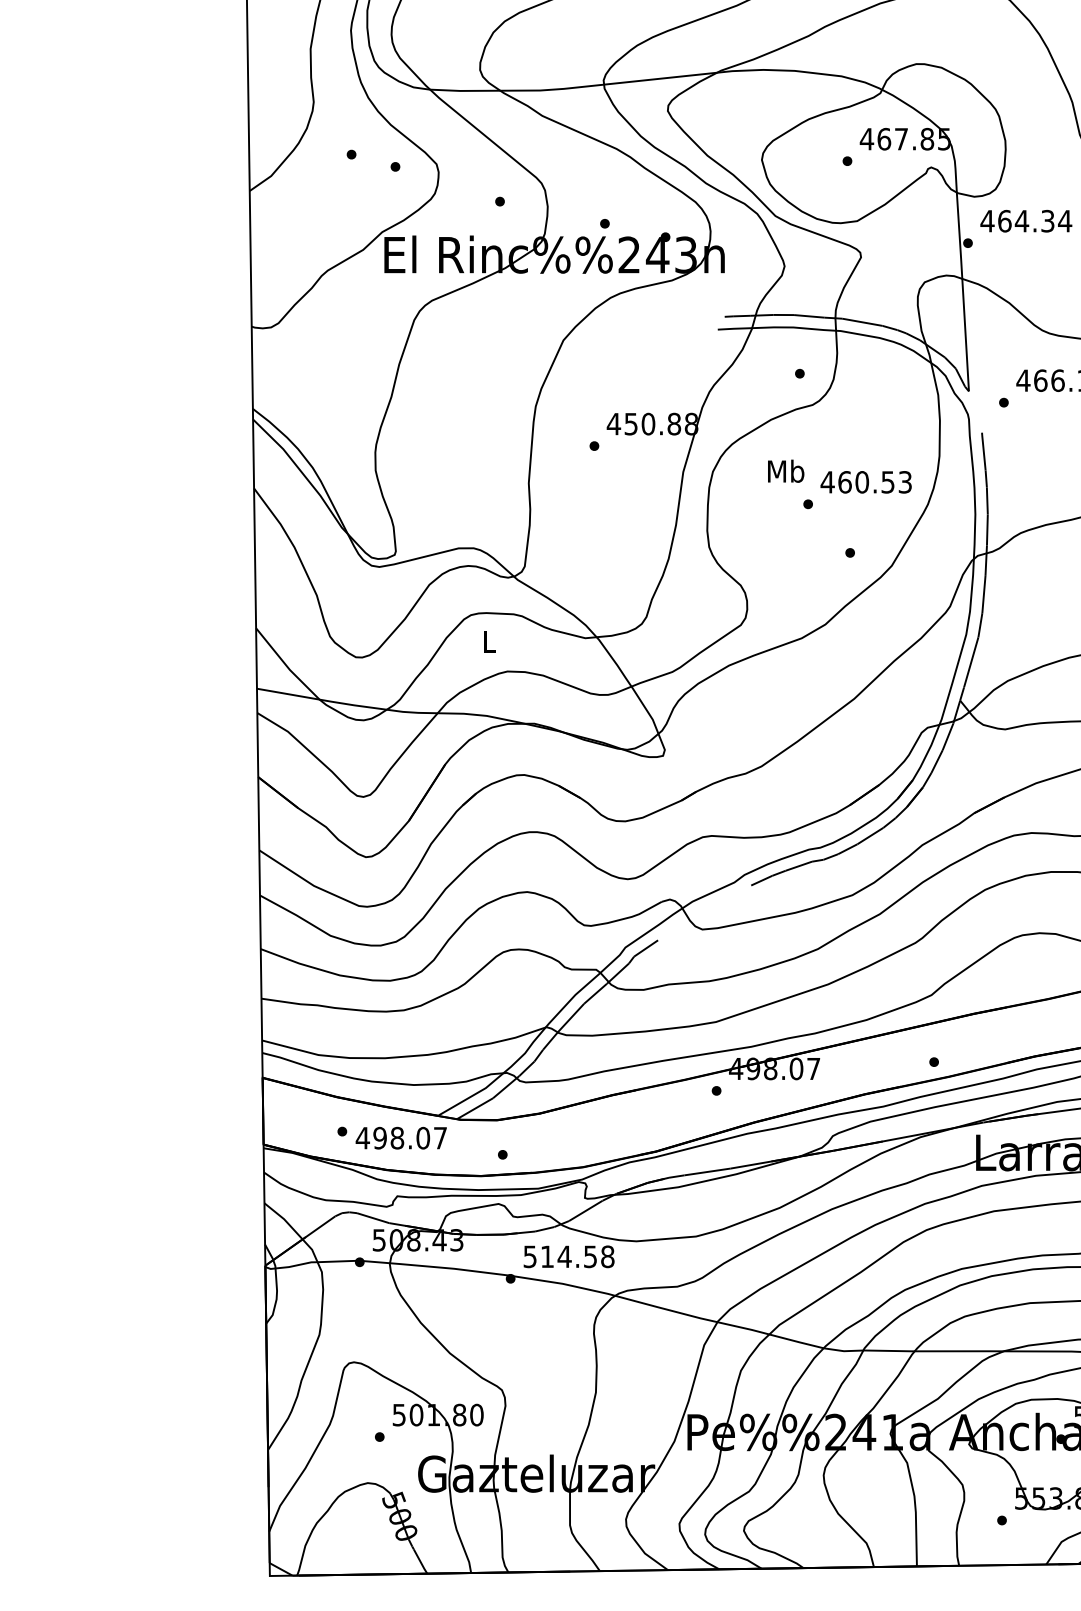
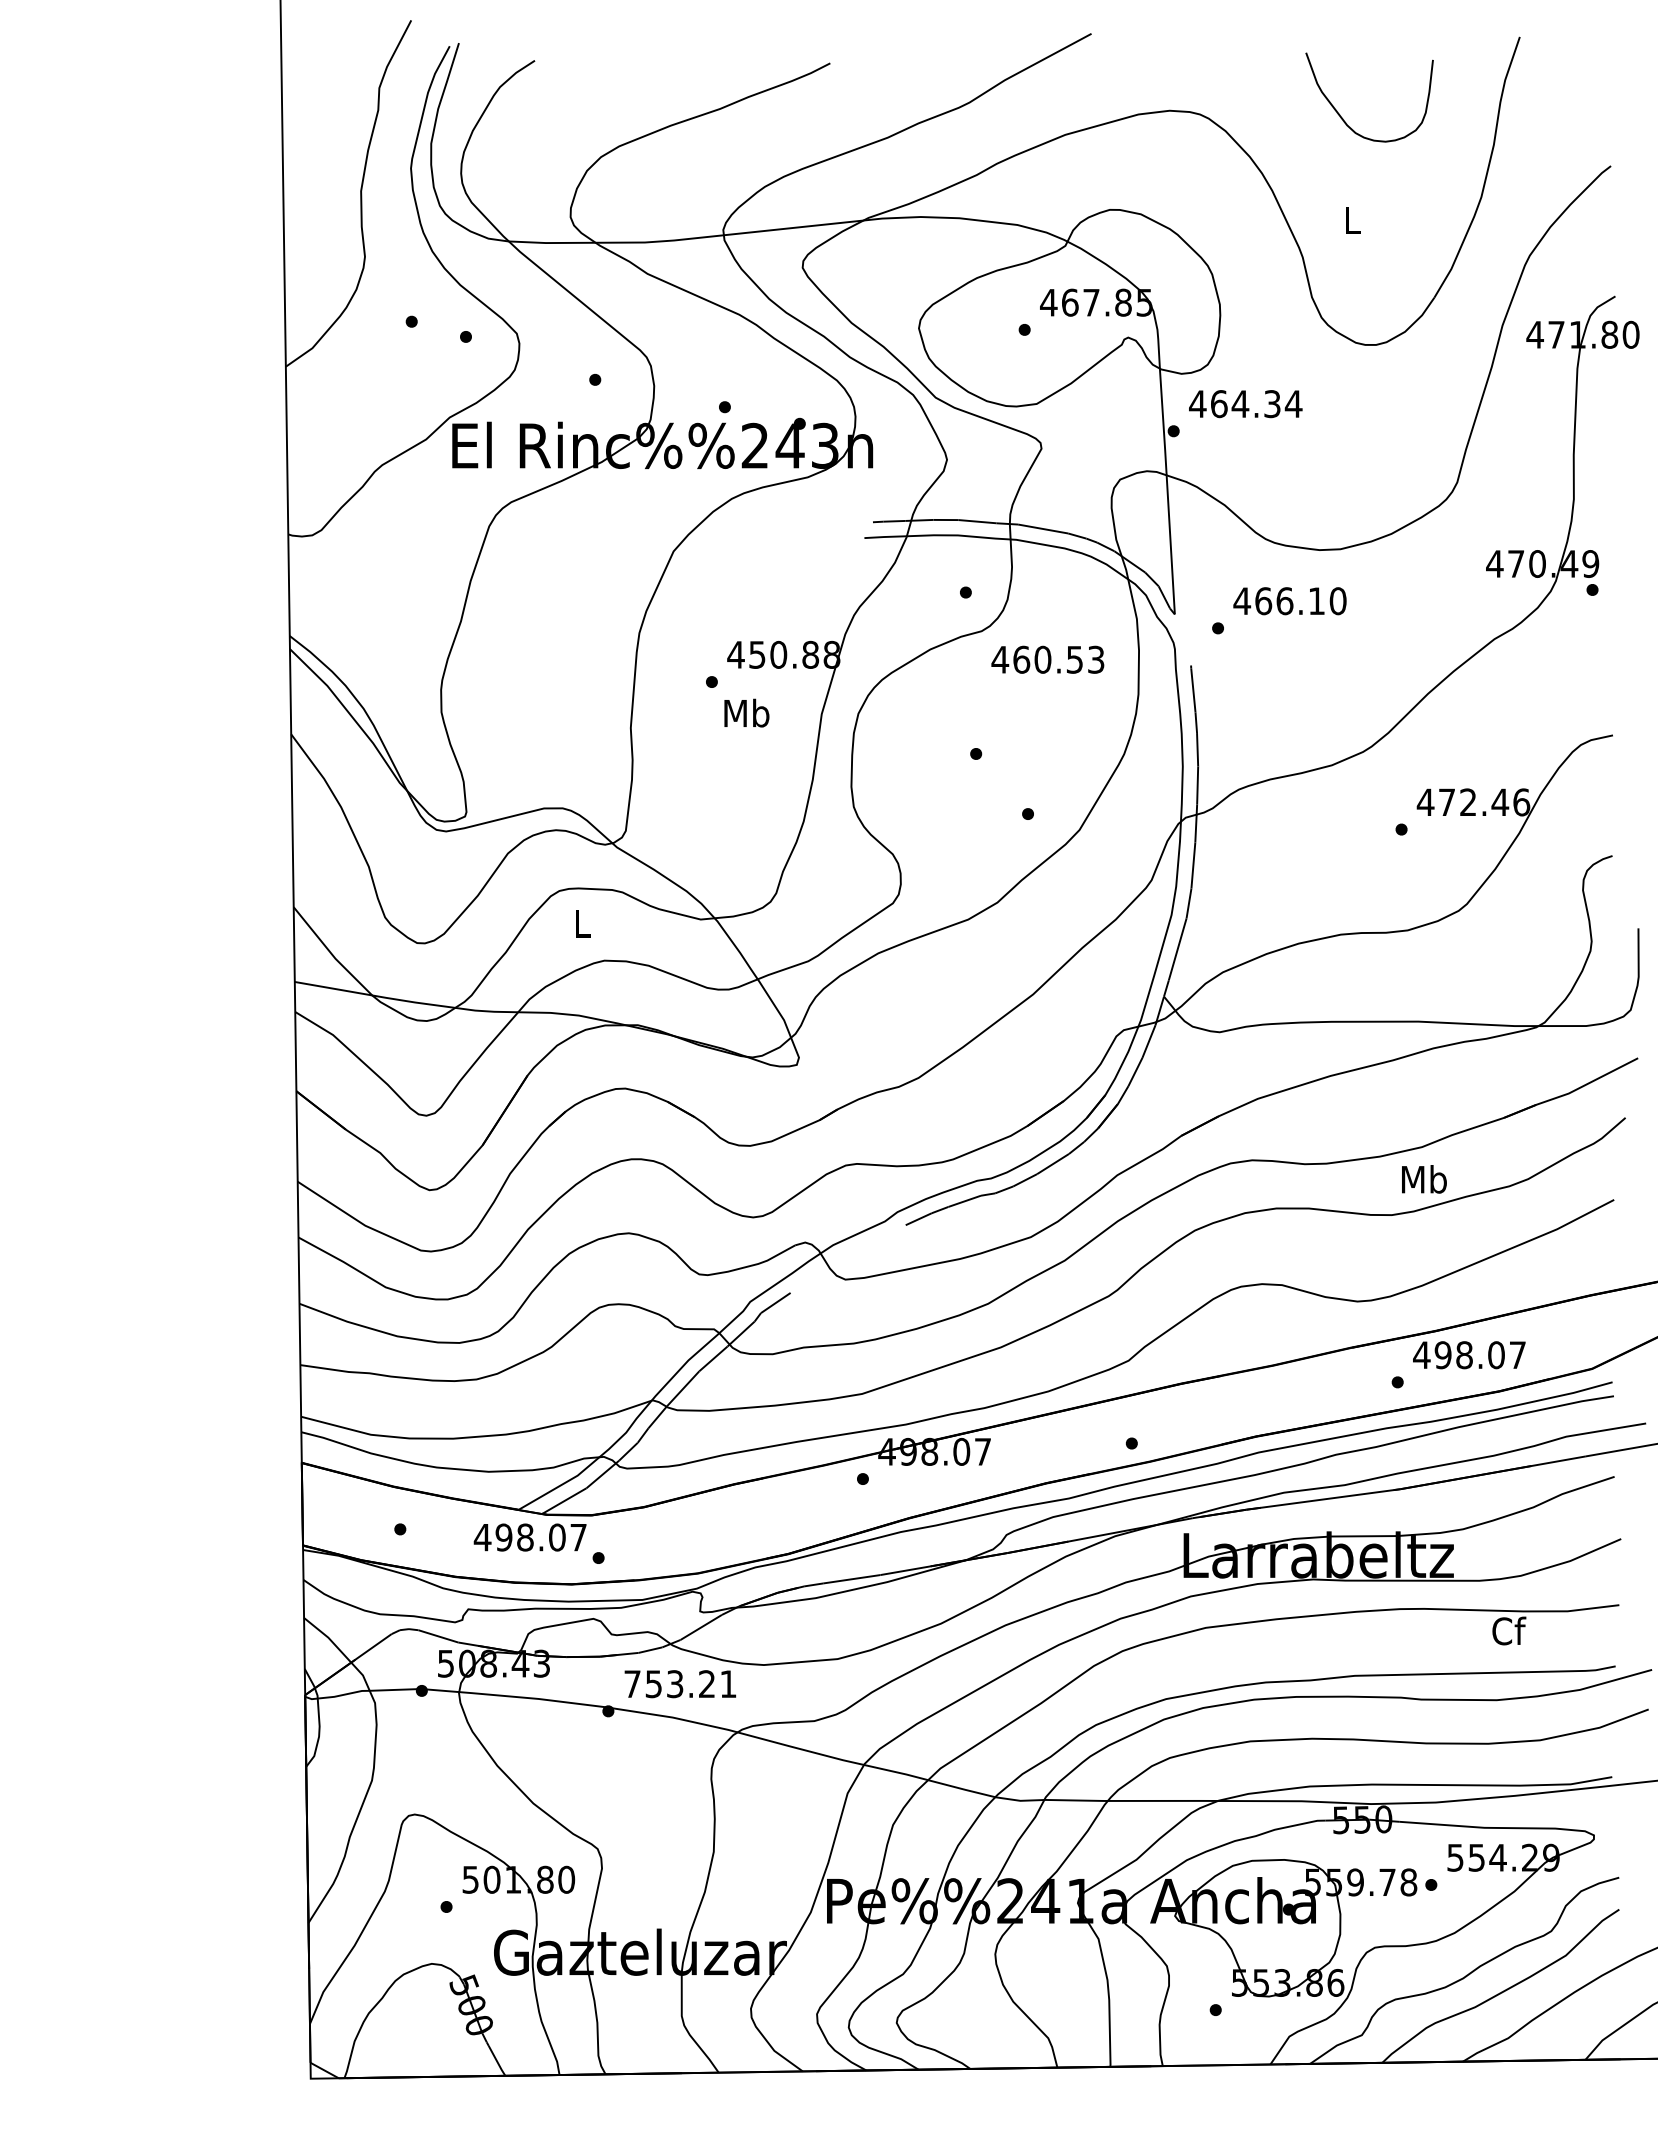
text: (785, 470) -> (746, 712), moved
text: (865, 482) -> (1047, 659), moved
text: (400, 1138) -> (529, 1537), moved
text: (569, 1257) -> (680, 1684), 514.58 -> 753.21

